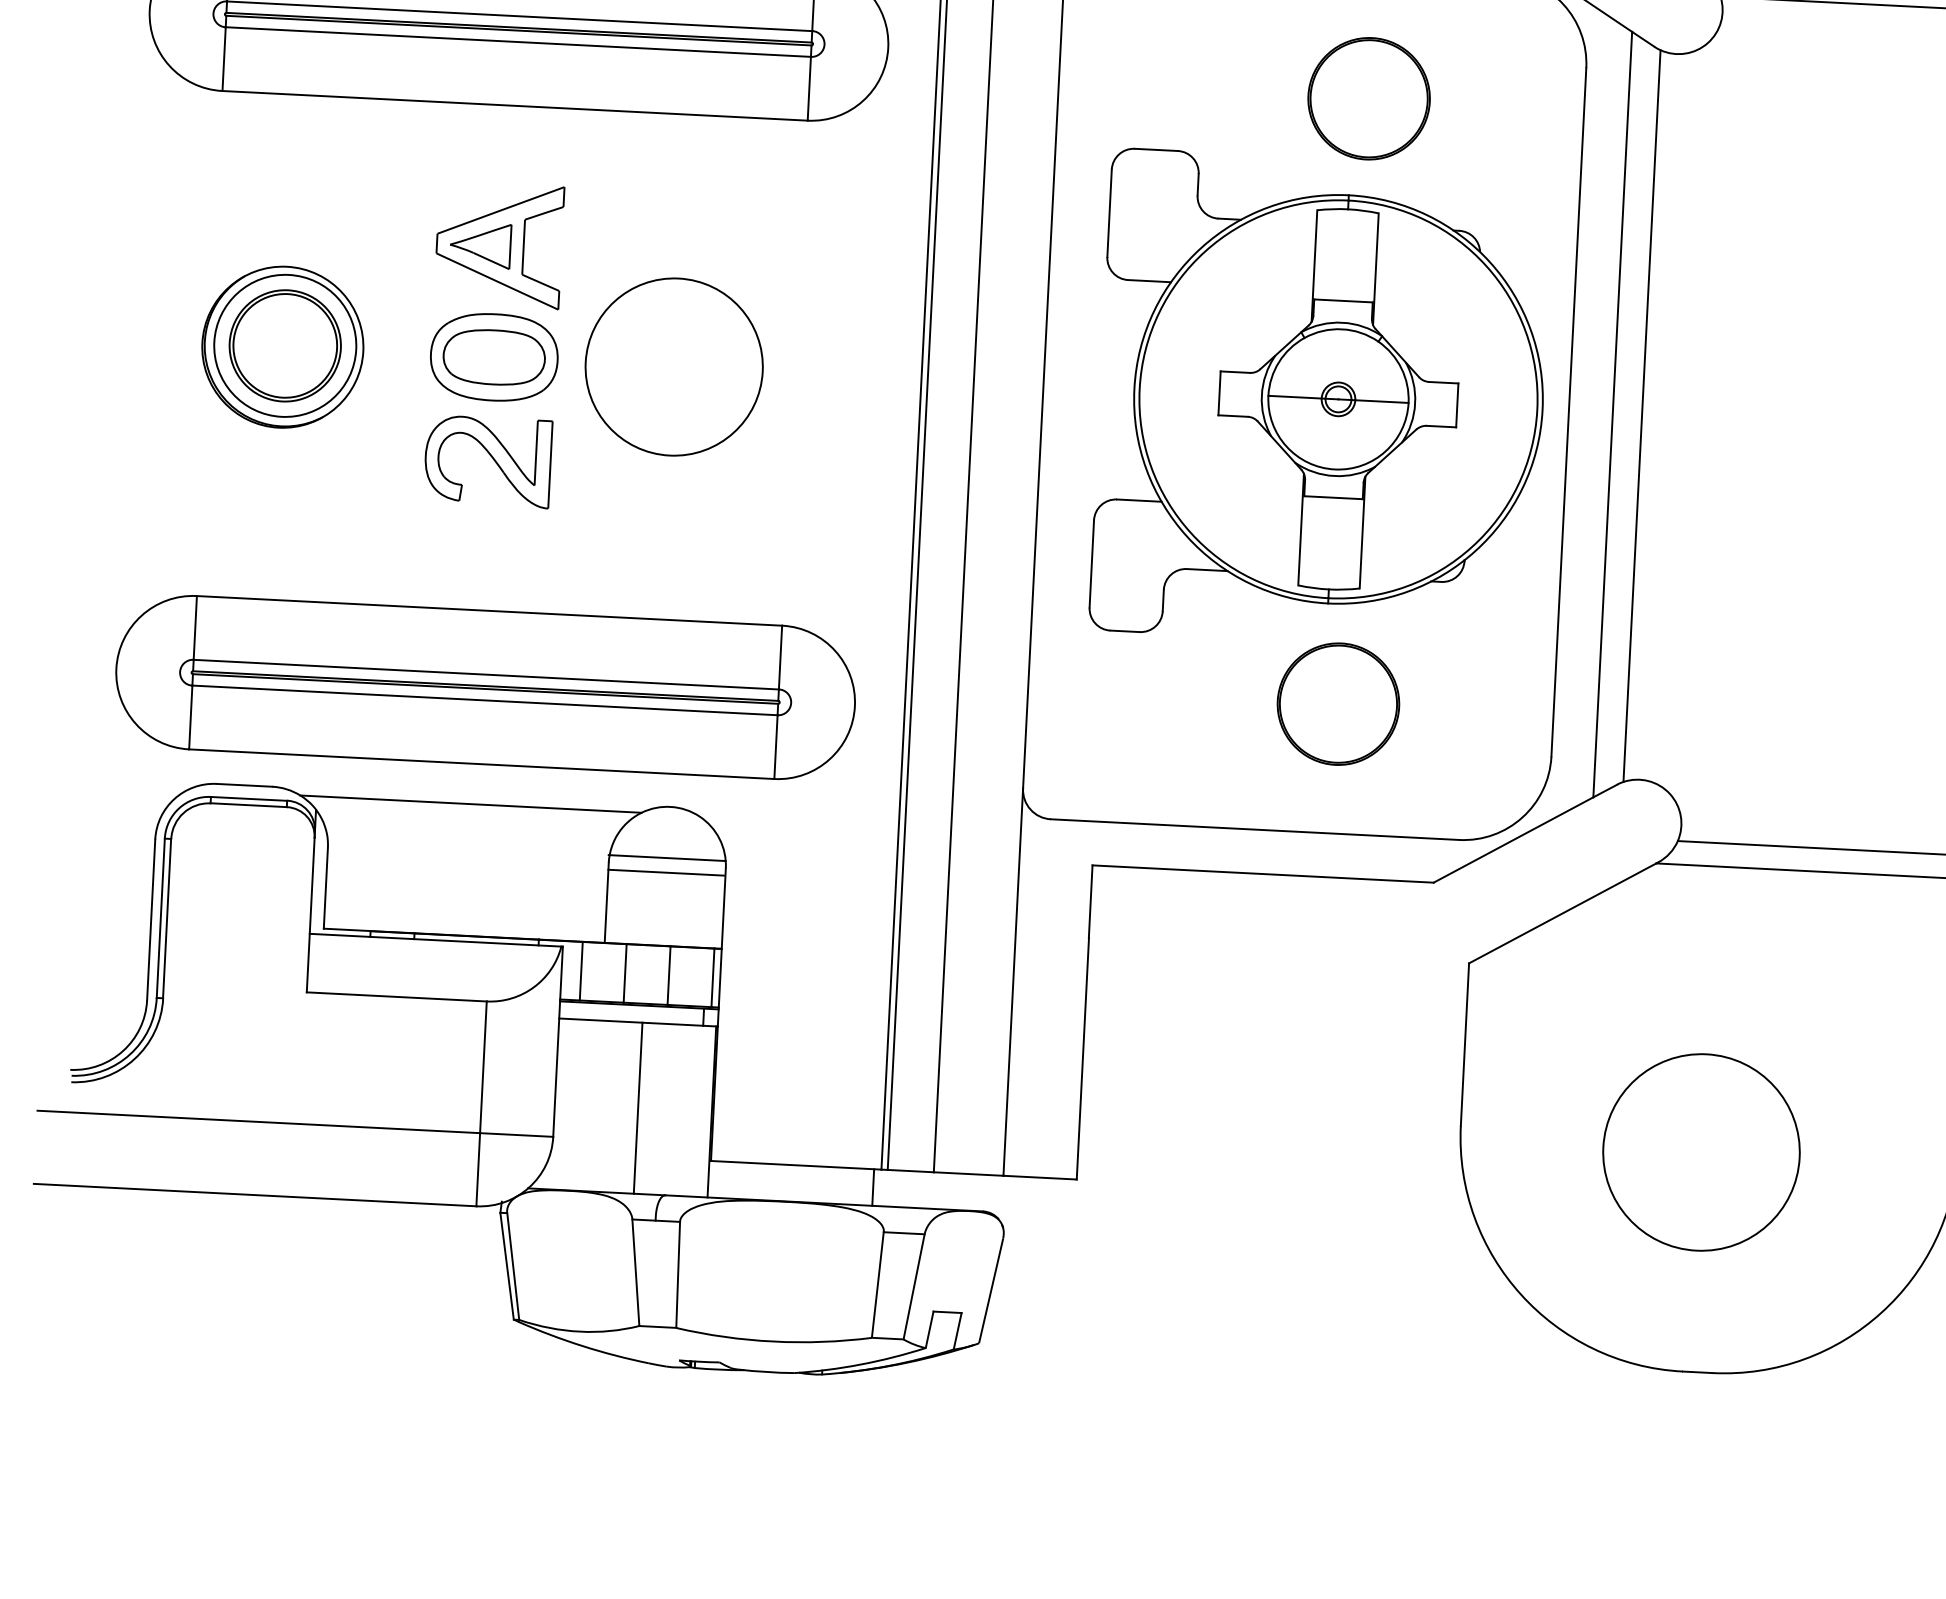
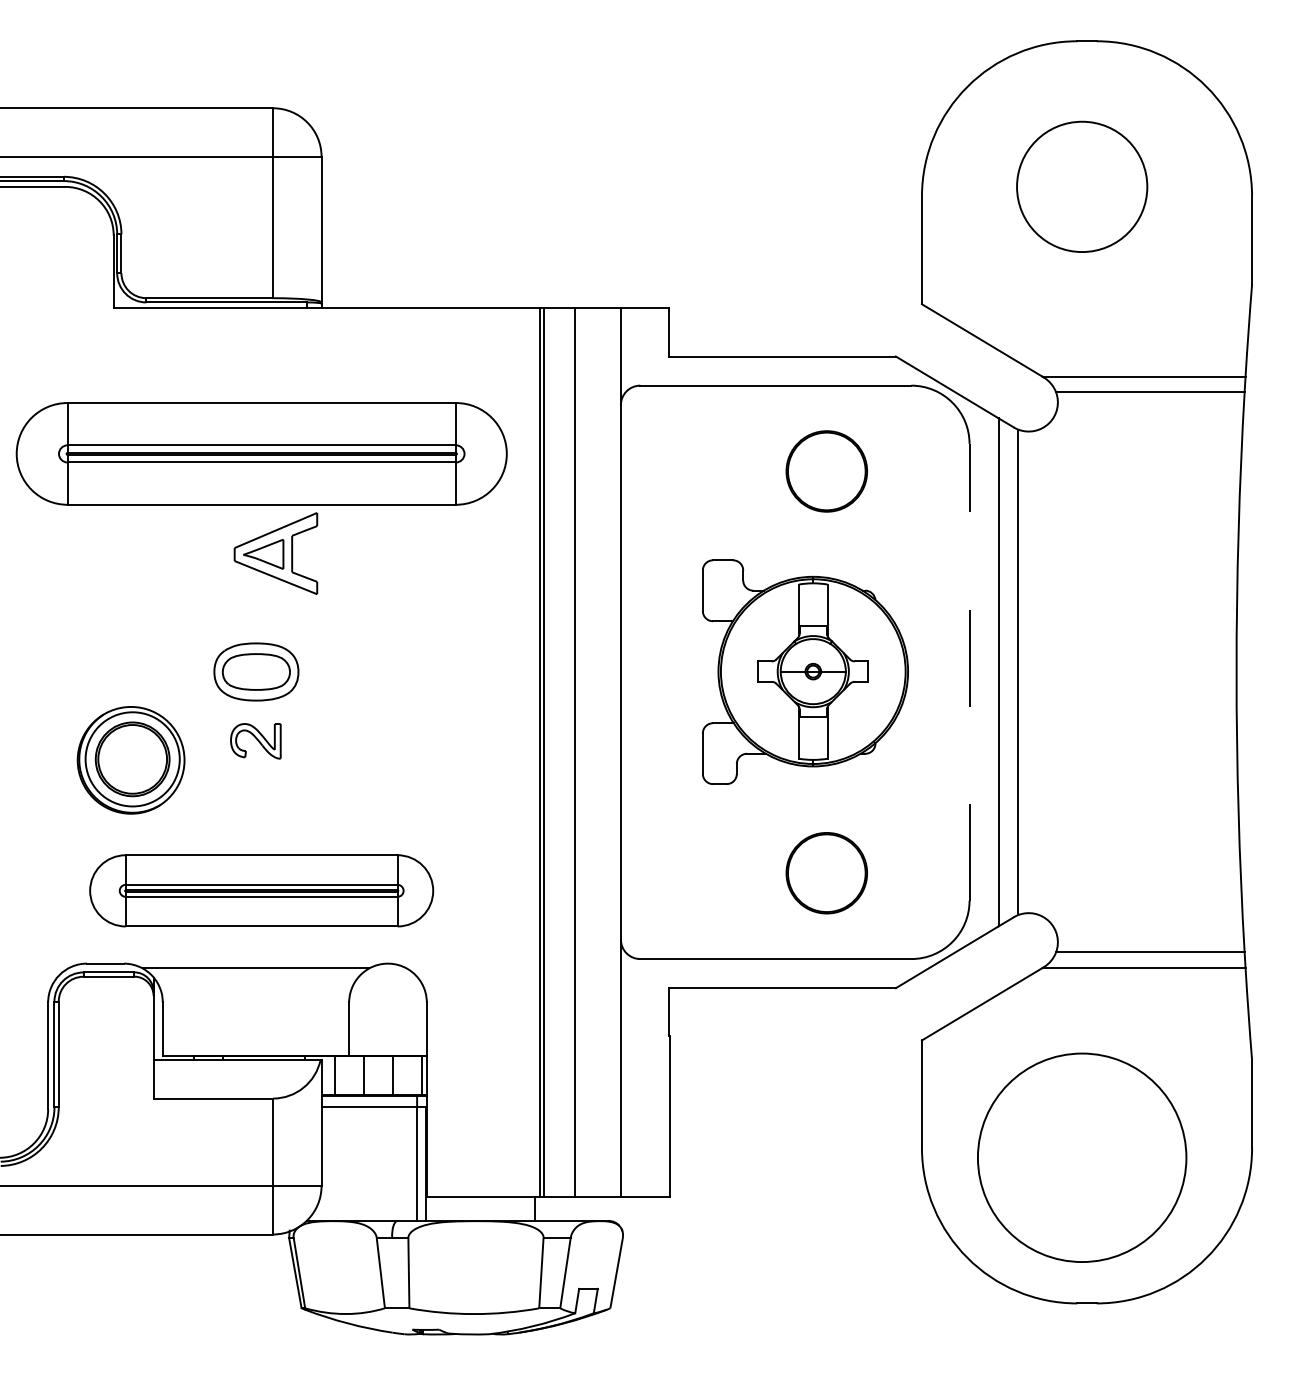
part: (498, 245) -> (275, 553), moved
part: (281, 347) -> (130, 760), moved
circle: (673, 365) -> (375, 671), removed
part: (1321, 398) -> (805, 671), size x0.7
line: (1568, 411) -> (969, 671), solid -> dashed
part: (487, 462) -> (255, 741), size x0.6
part: (485, 687) -> (261, 890), size x0.7
line: (666, 857) -> (387, 997), removed
line: (666, 872) -> (387, 1007), removed
line: (637, 1107) -> (416, 1163), moved
circle: (1702, 1152) -> (1082, 1157), size x1.6

